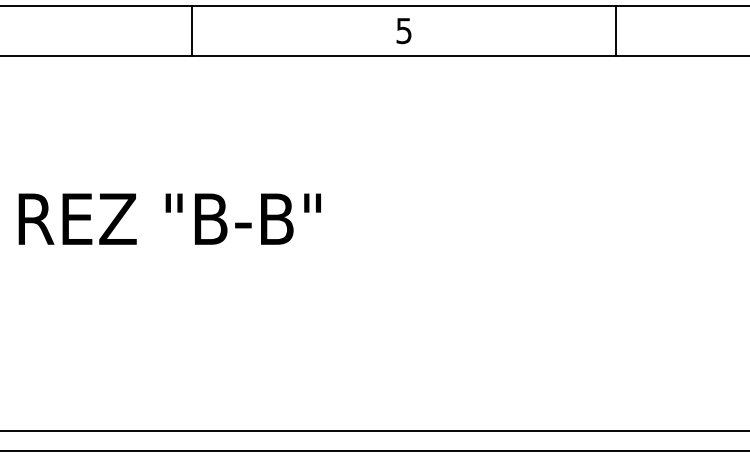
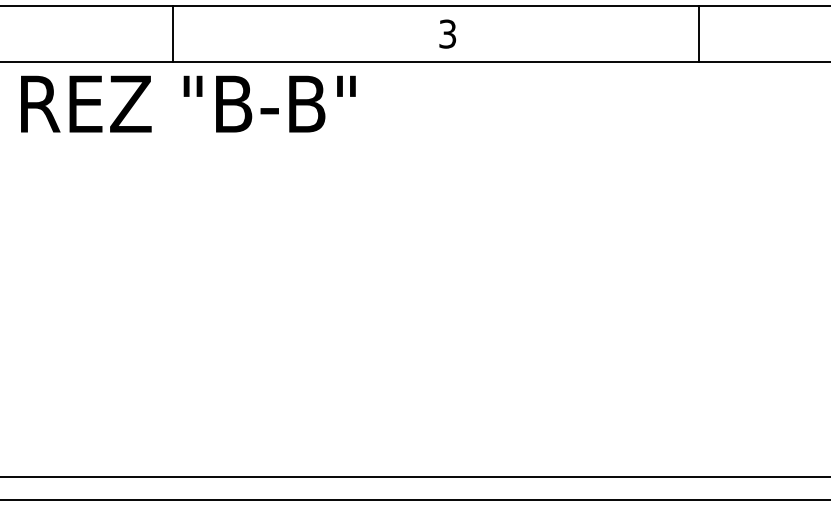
line: (191, 30) -> (172, 33), moved
text: (404, 30) -> (448, 33), 5 -> 3
line: (616, 30) -> (699, 33), moved
text: (169, 218) -> (187, 103), moved

